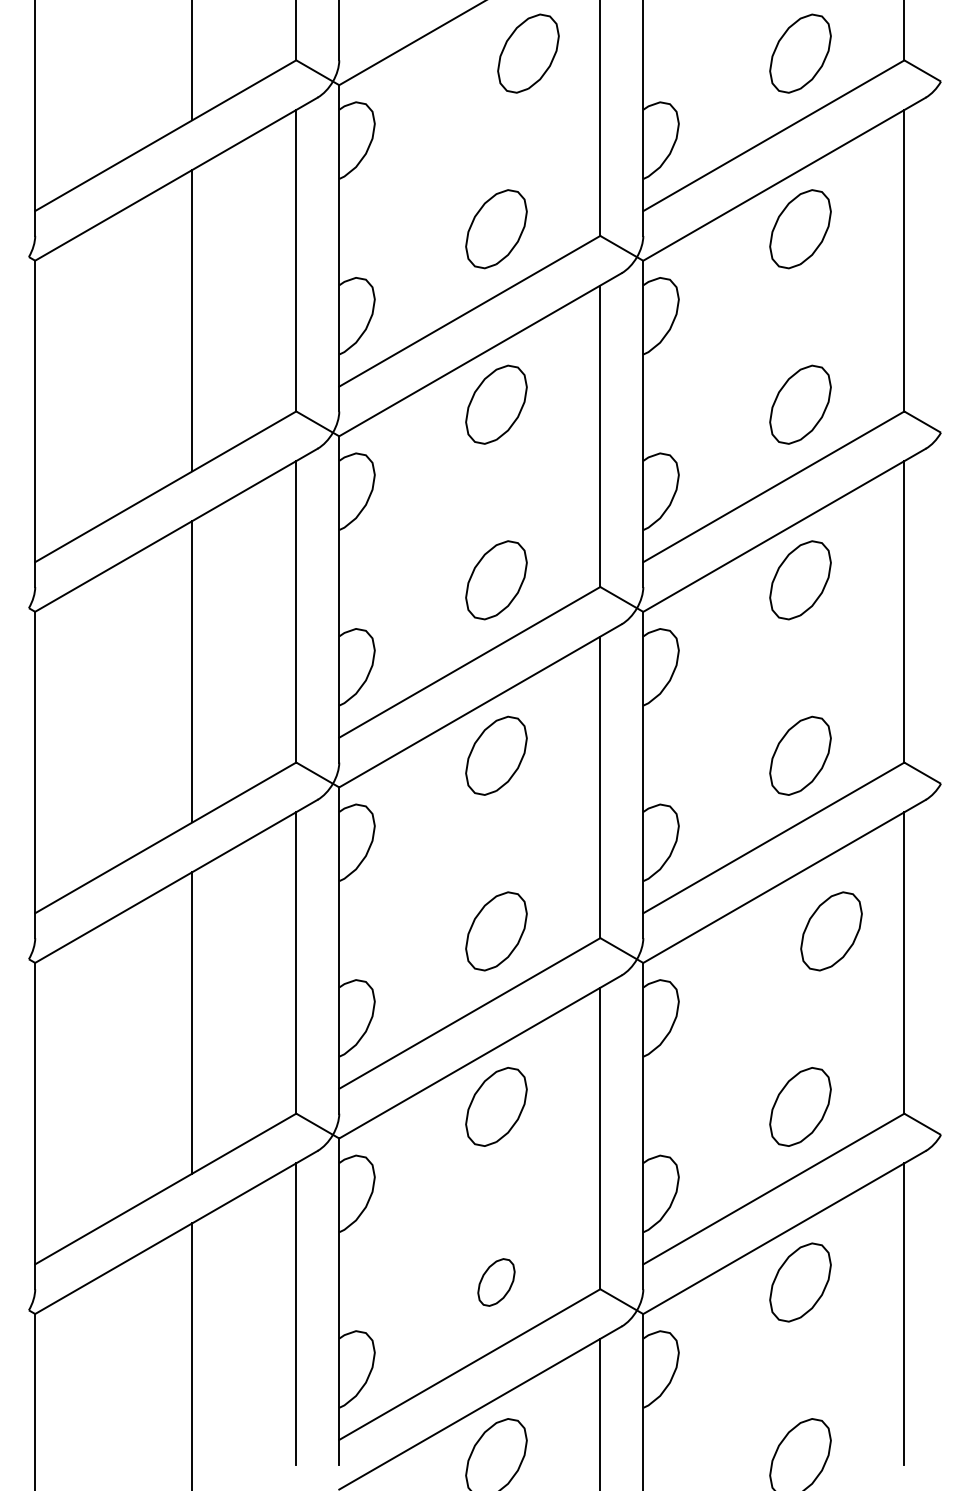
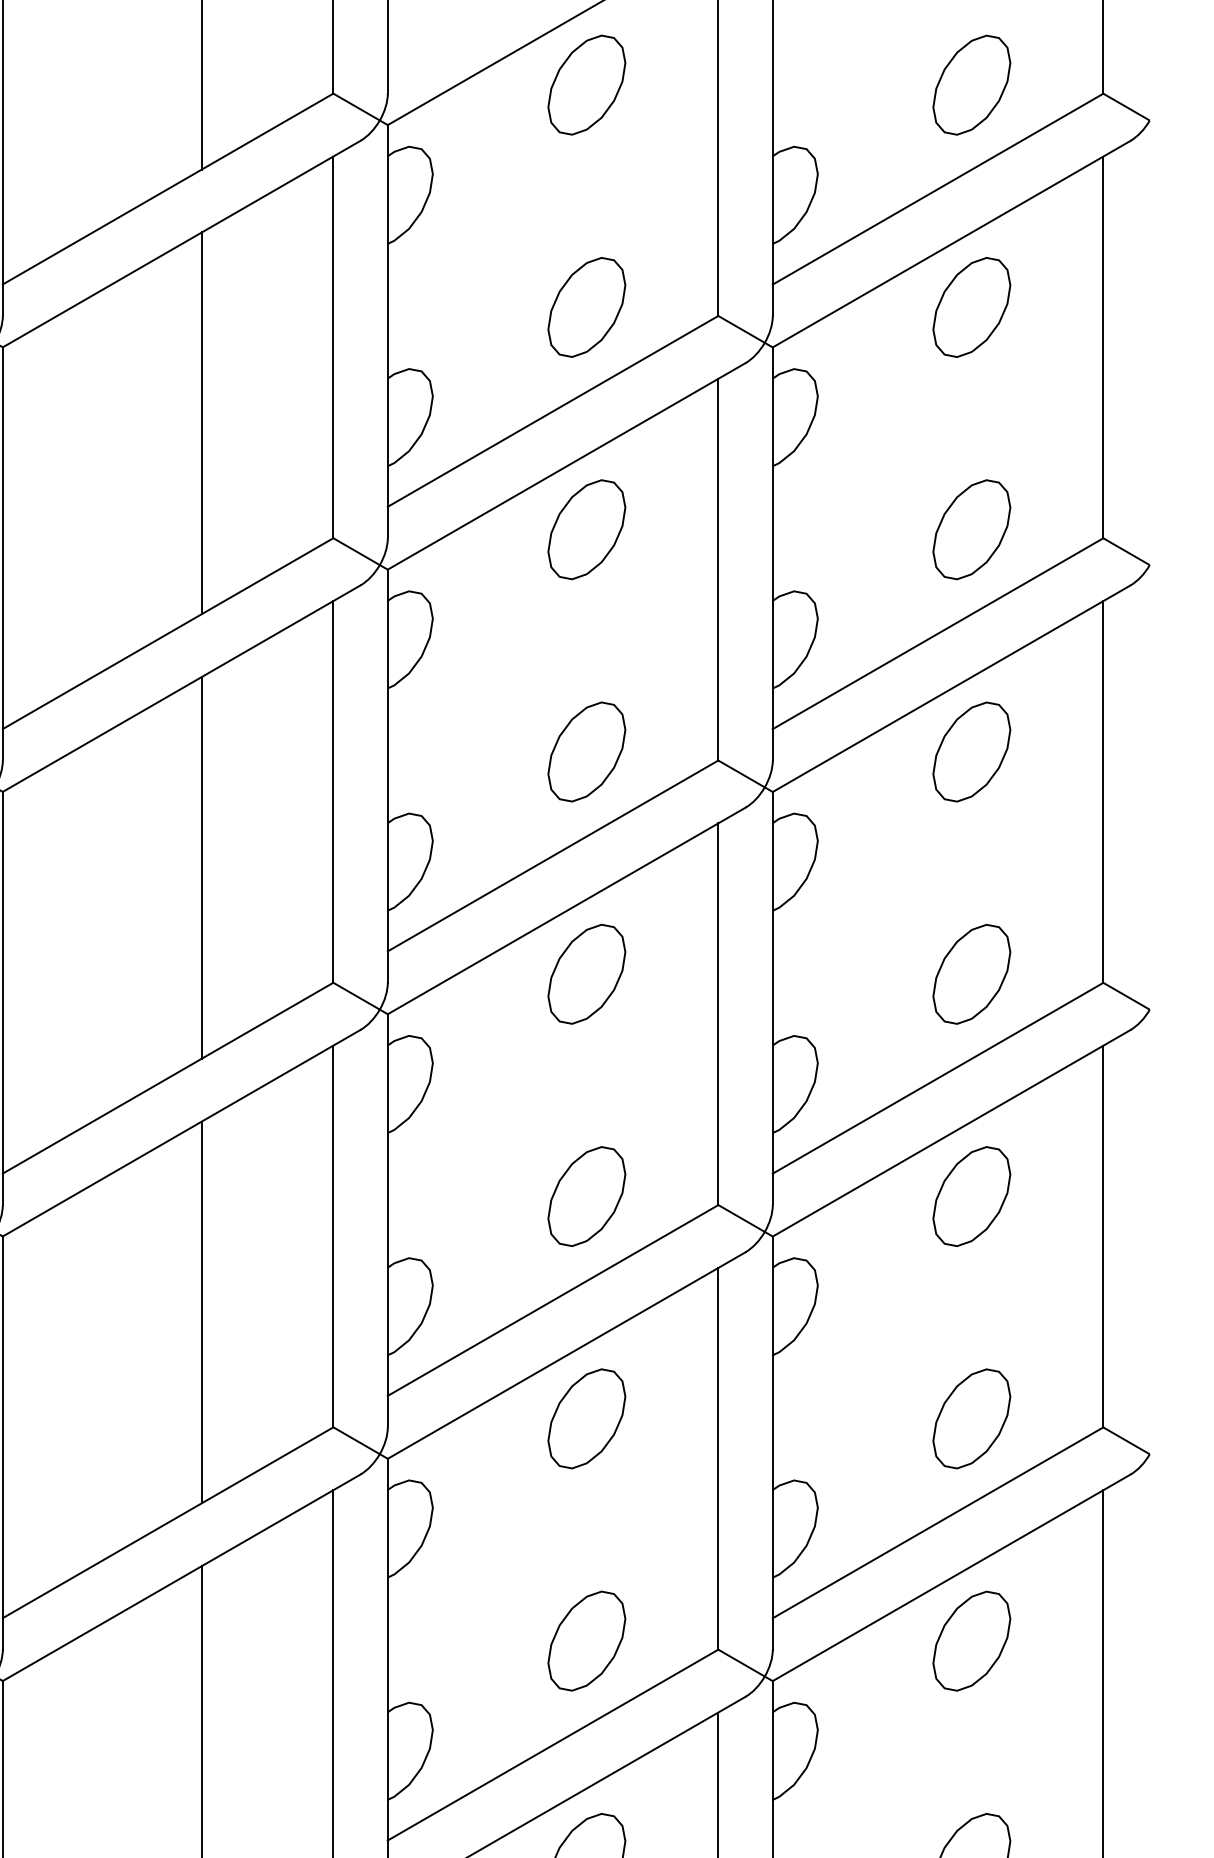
part: (528, 53) -> (586, 84), moved
part: (831, 931) -> (971, 1196), moved
part: (496, 1282) -> (586, 1641), size x1.67

